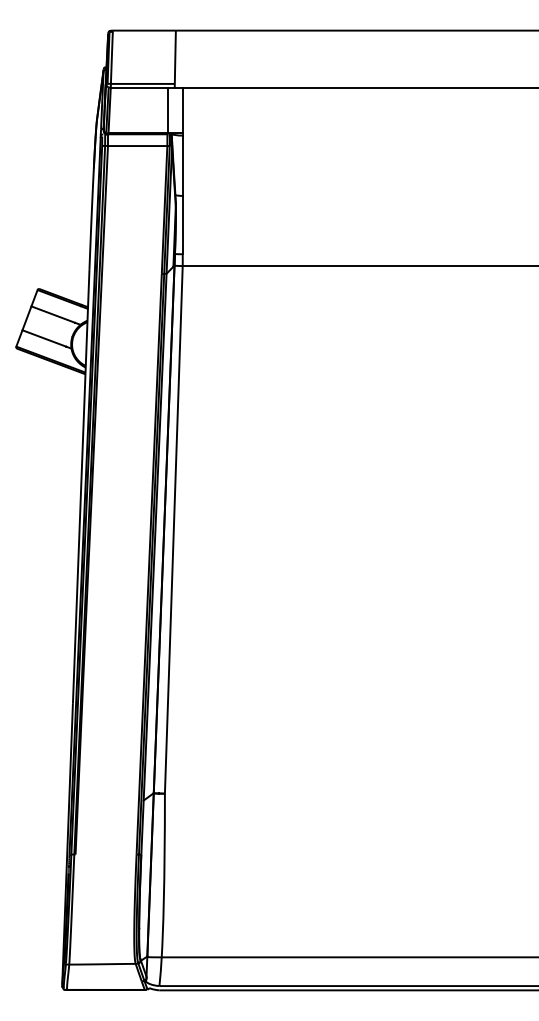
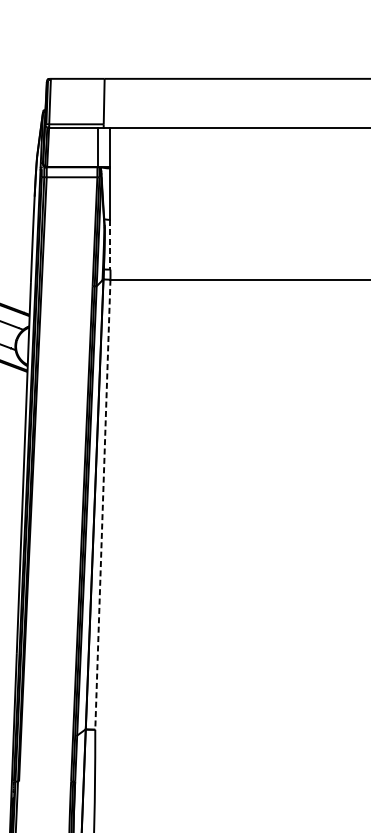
line: (182, 225) -> (110, 245), solid -> dashed
line: (173, 529) -> (102, 504), solid -> dashed

